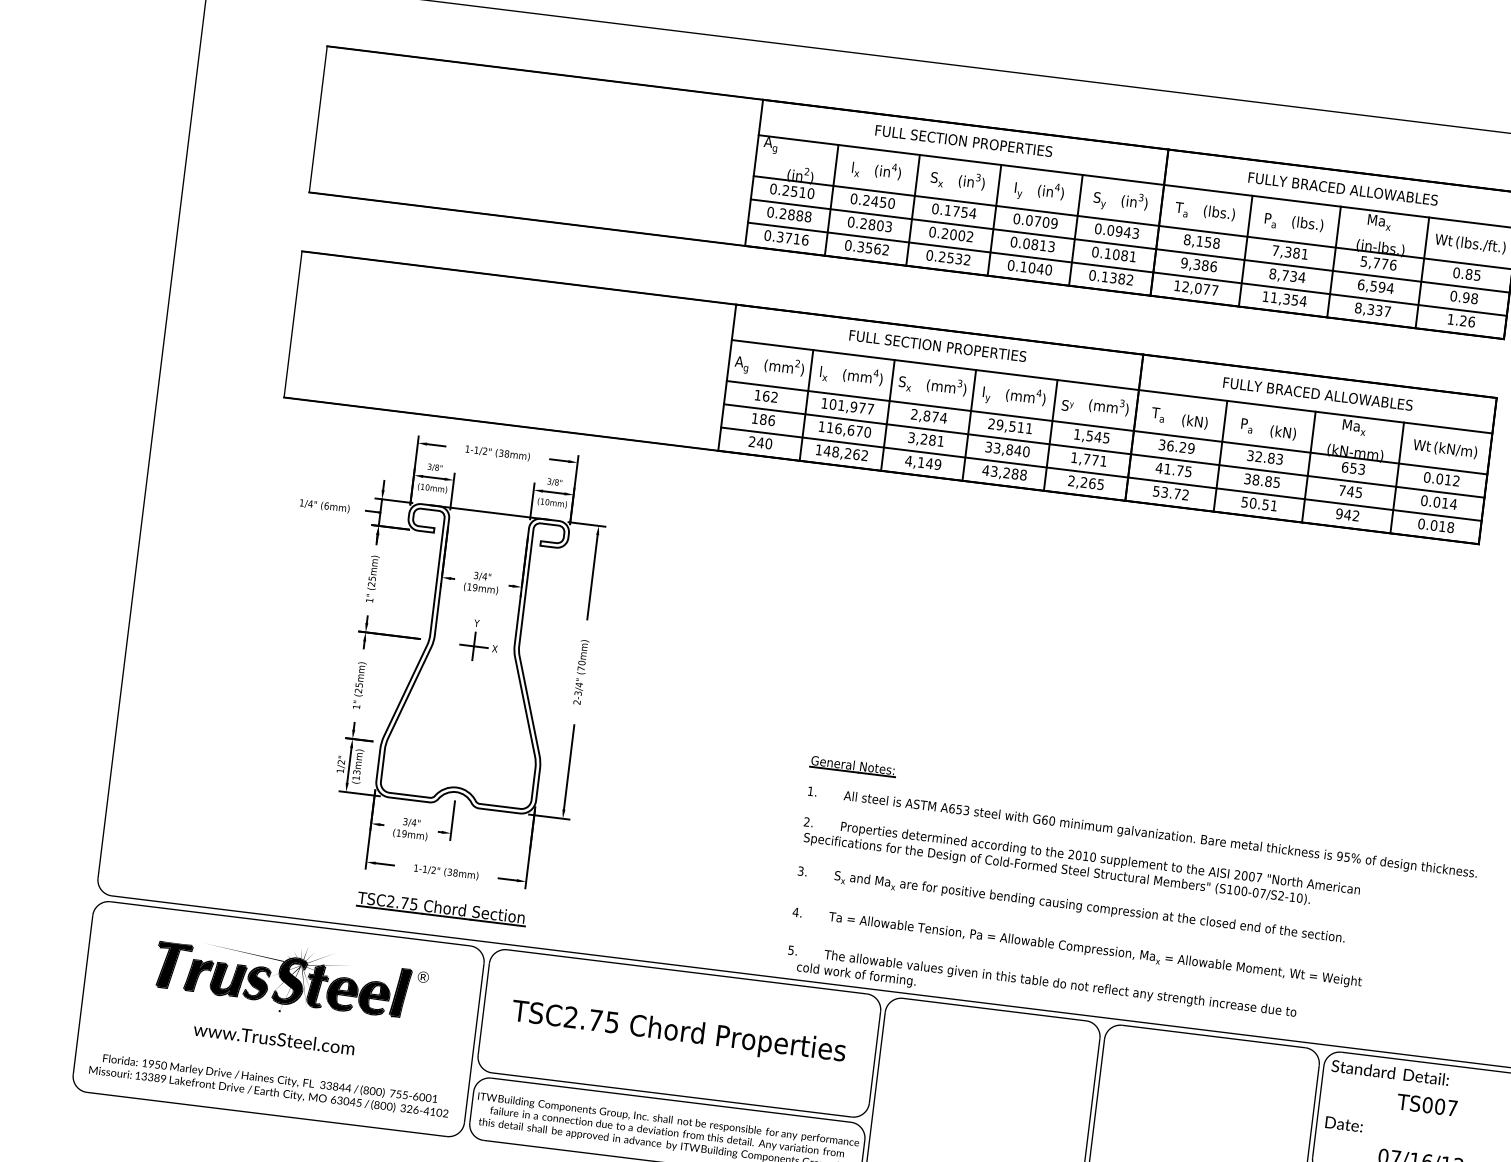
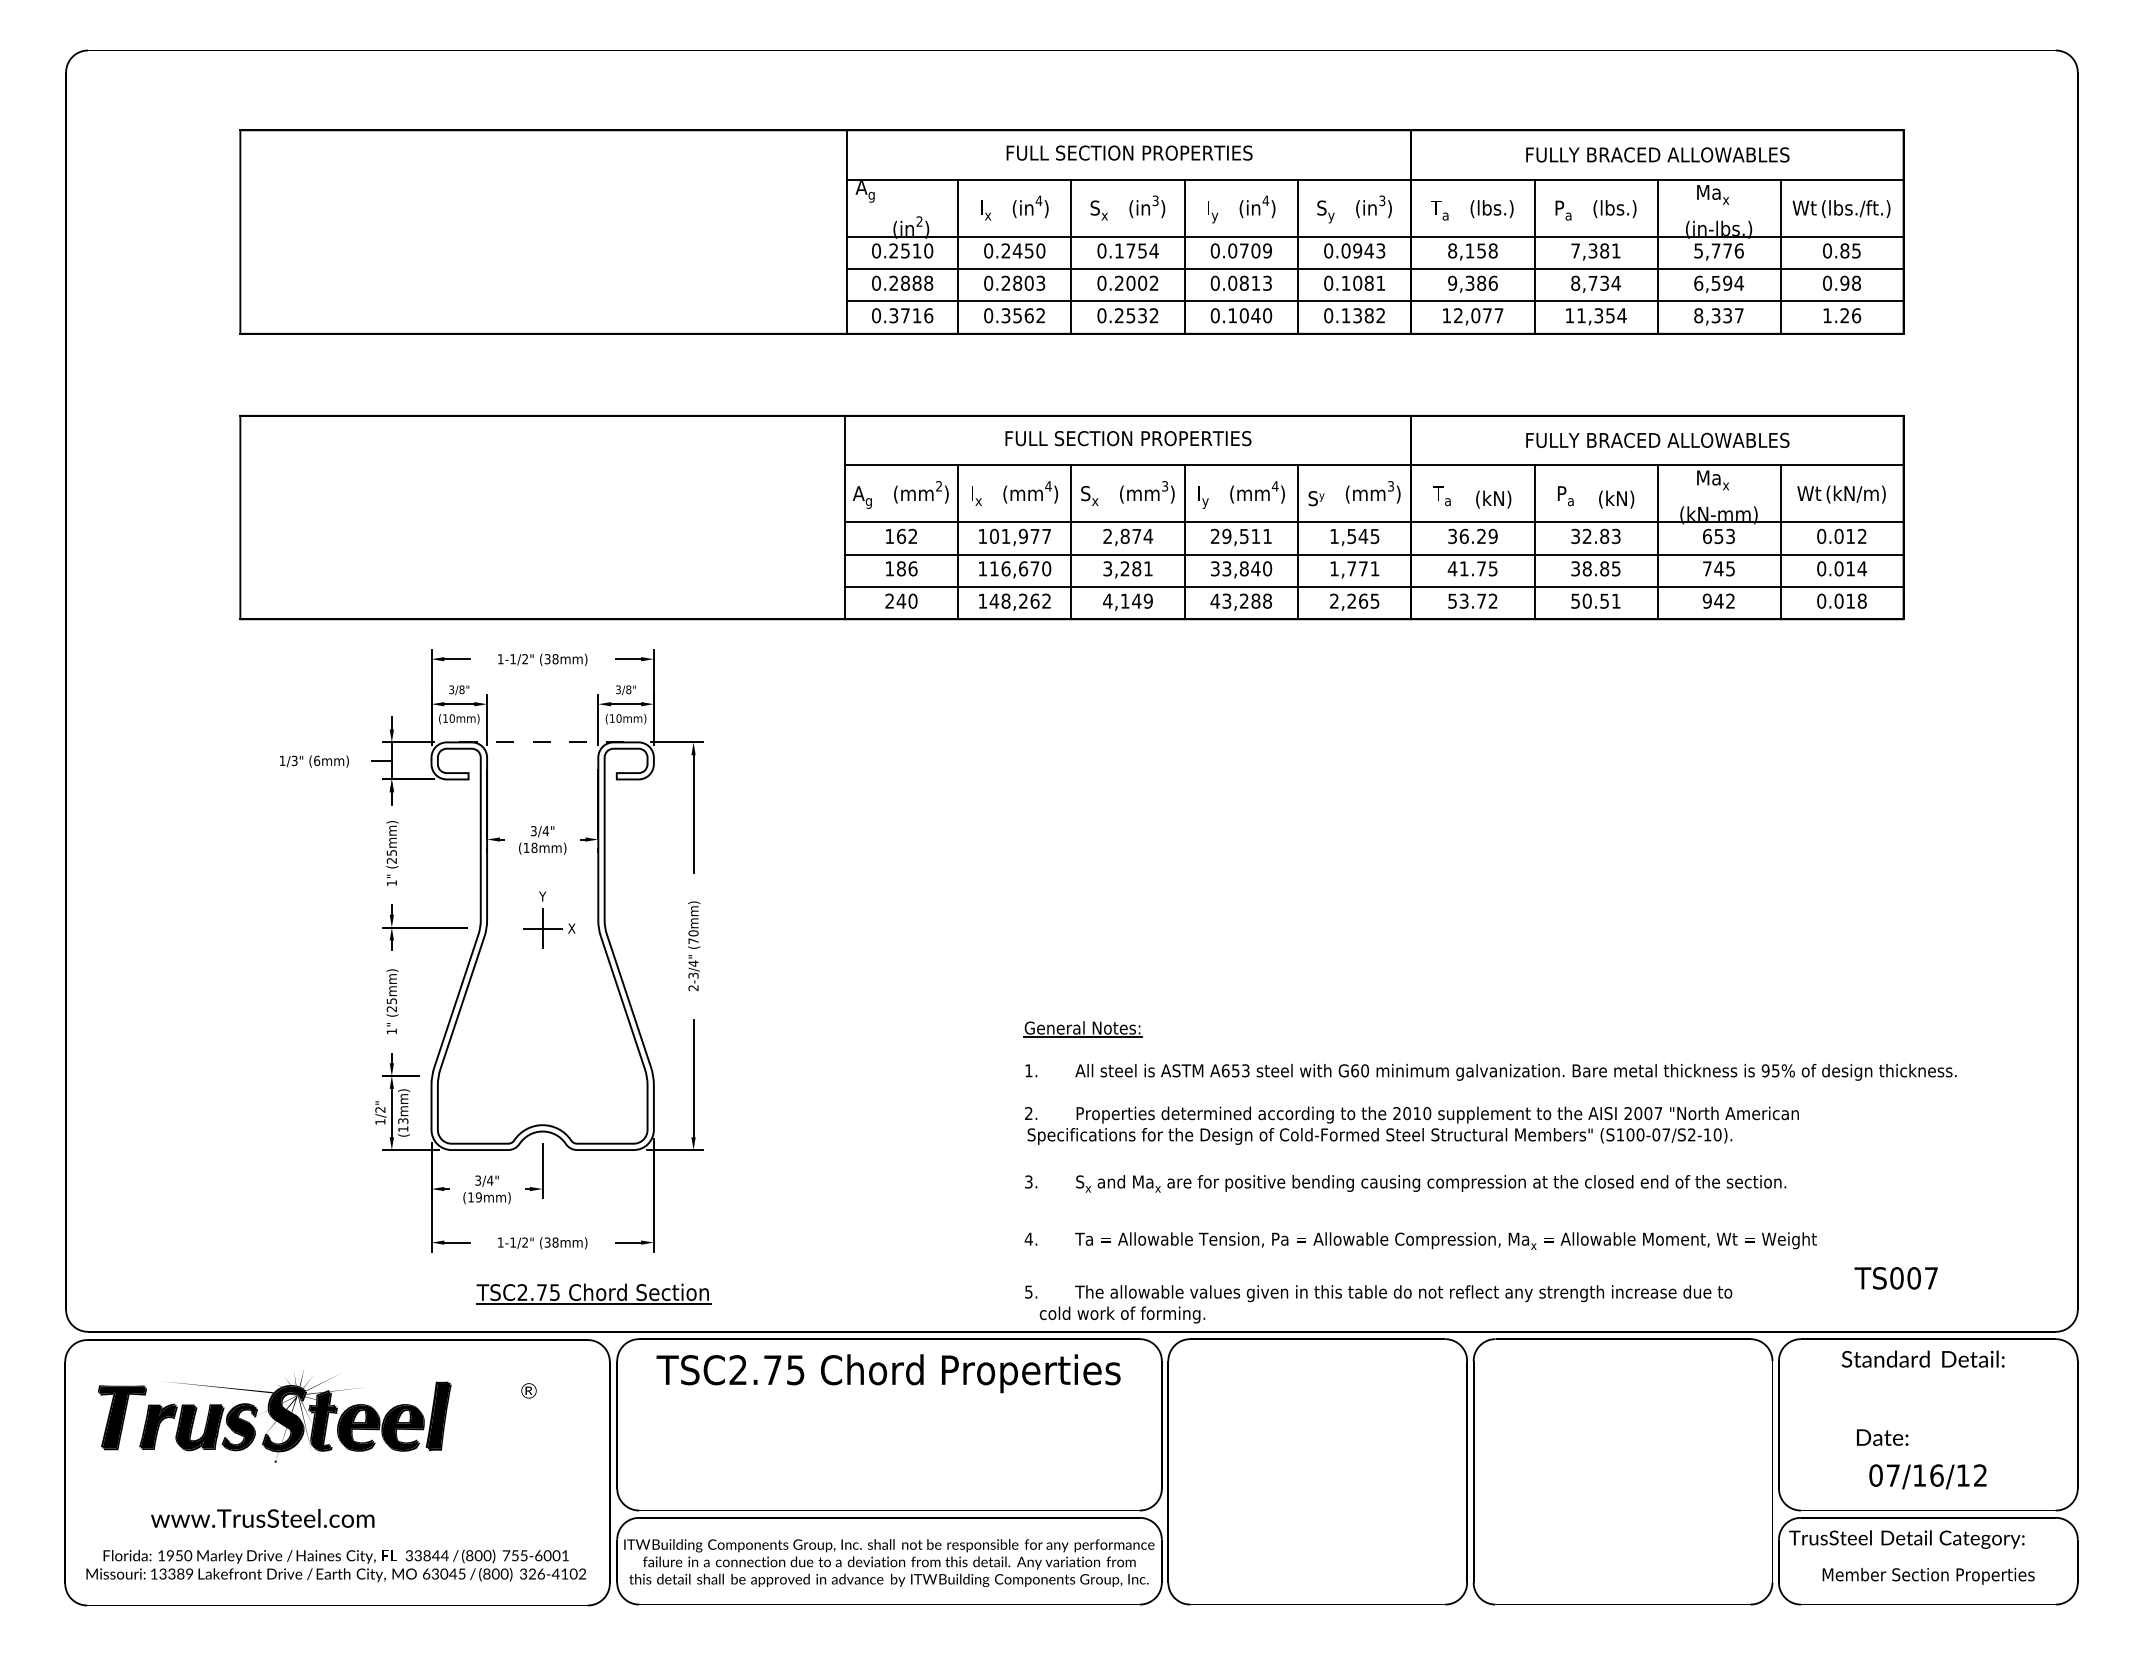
text: (310, 503) -> (294, 760), 1/4" -> 1/3"
line: (490, 512) -> (543, 742), solid -> dashed
text: (475, 588) -> (534, 848), (19mm) -> (18mm)
part: (441, 908) -> (593, 1293), moved
part: (282, 978) -> (274, 1416), moved
text: (678, 1033) -> (888, 1373), moved
text: (274, 1038) -> (262, 1518), moved
text: (1389, 1072) -> (1922, 1358), moved
text: (1426, 1105) -> (1895, 1278), moved
text: (1344, 1124) -> (1882, 1437), moved

